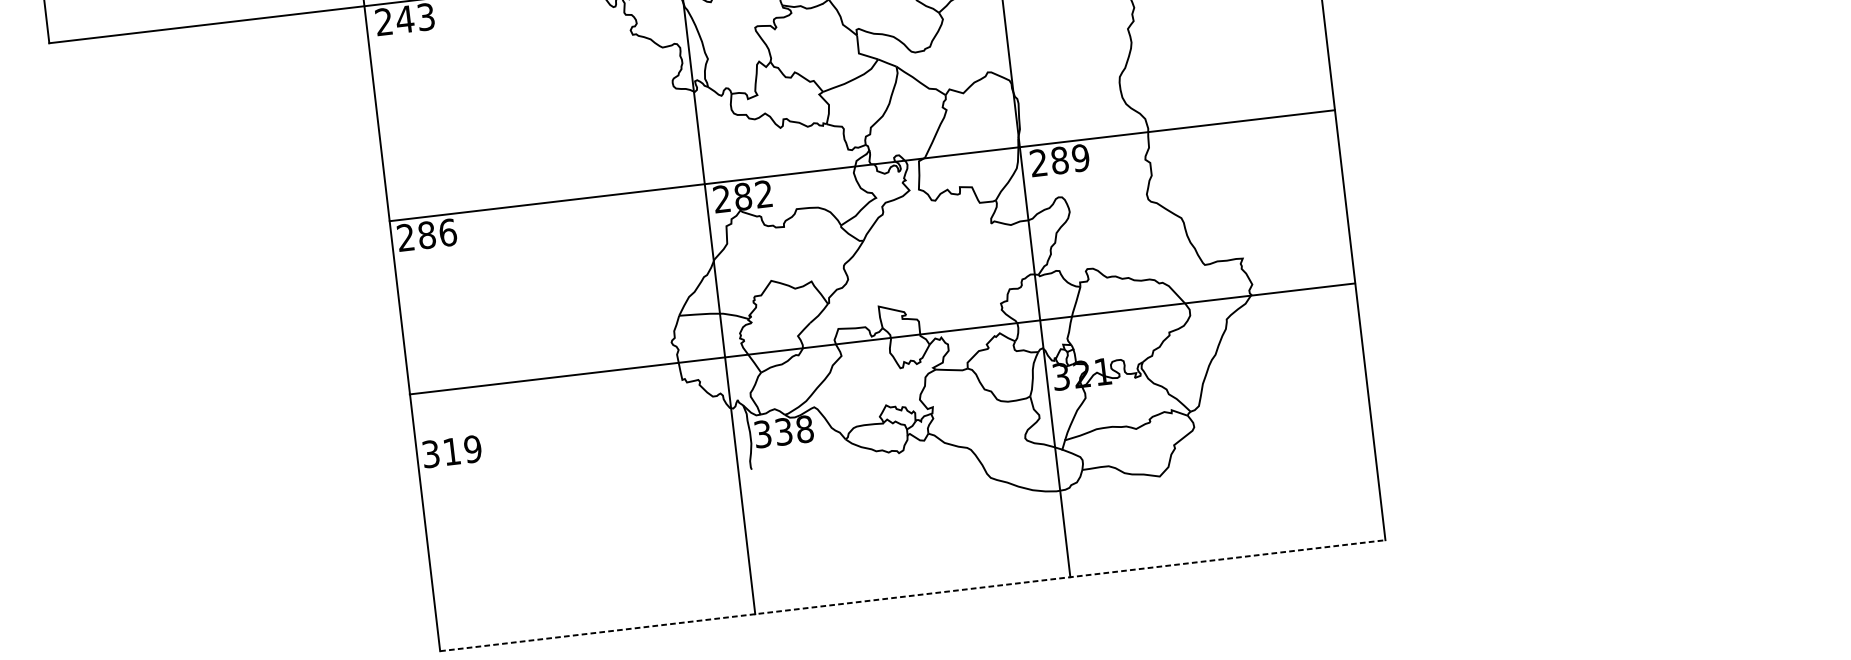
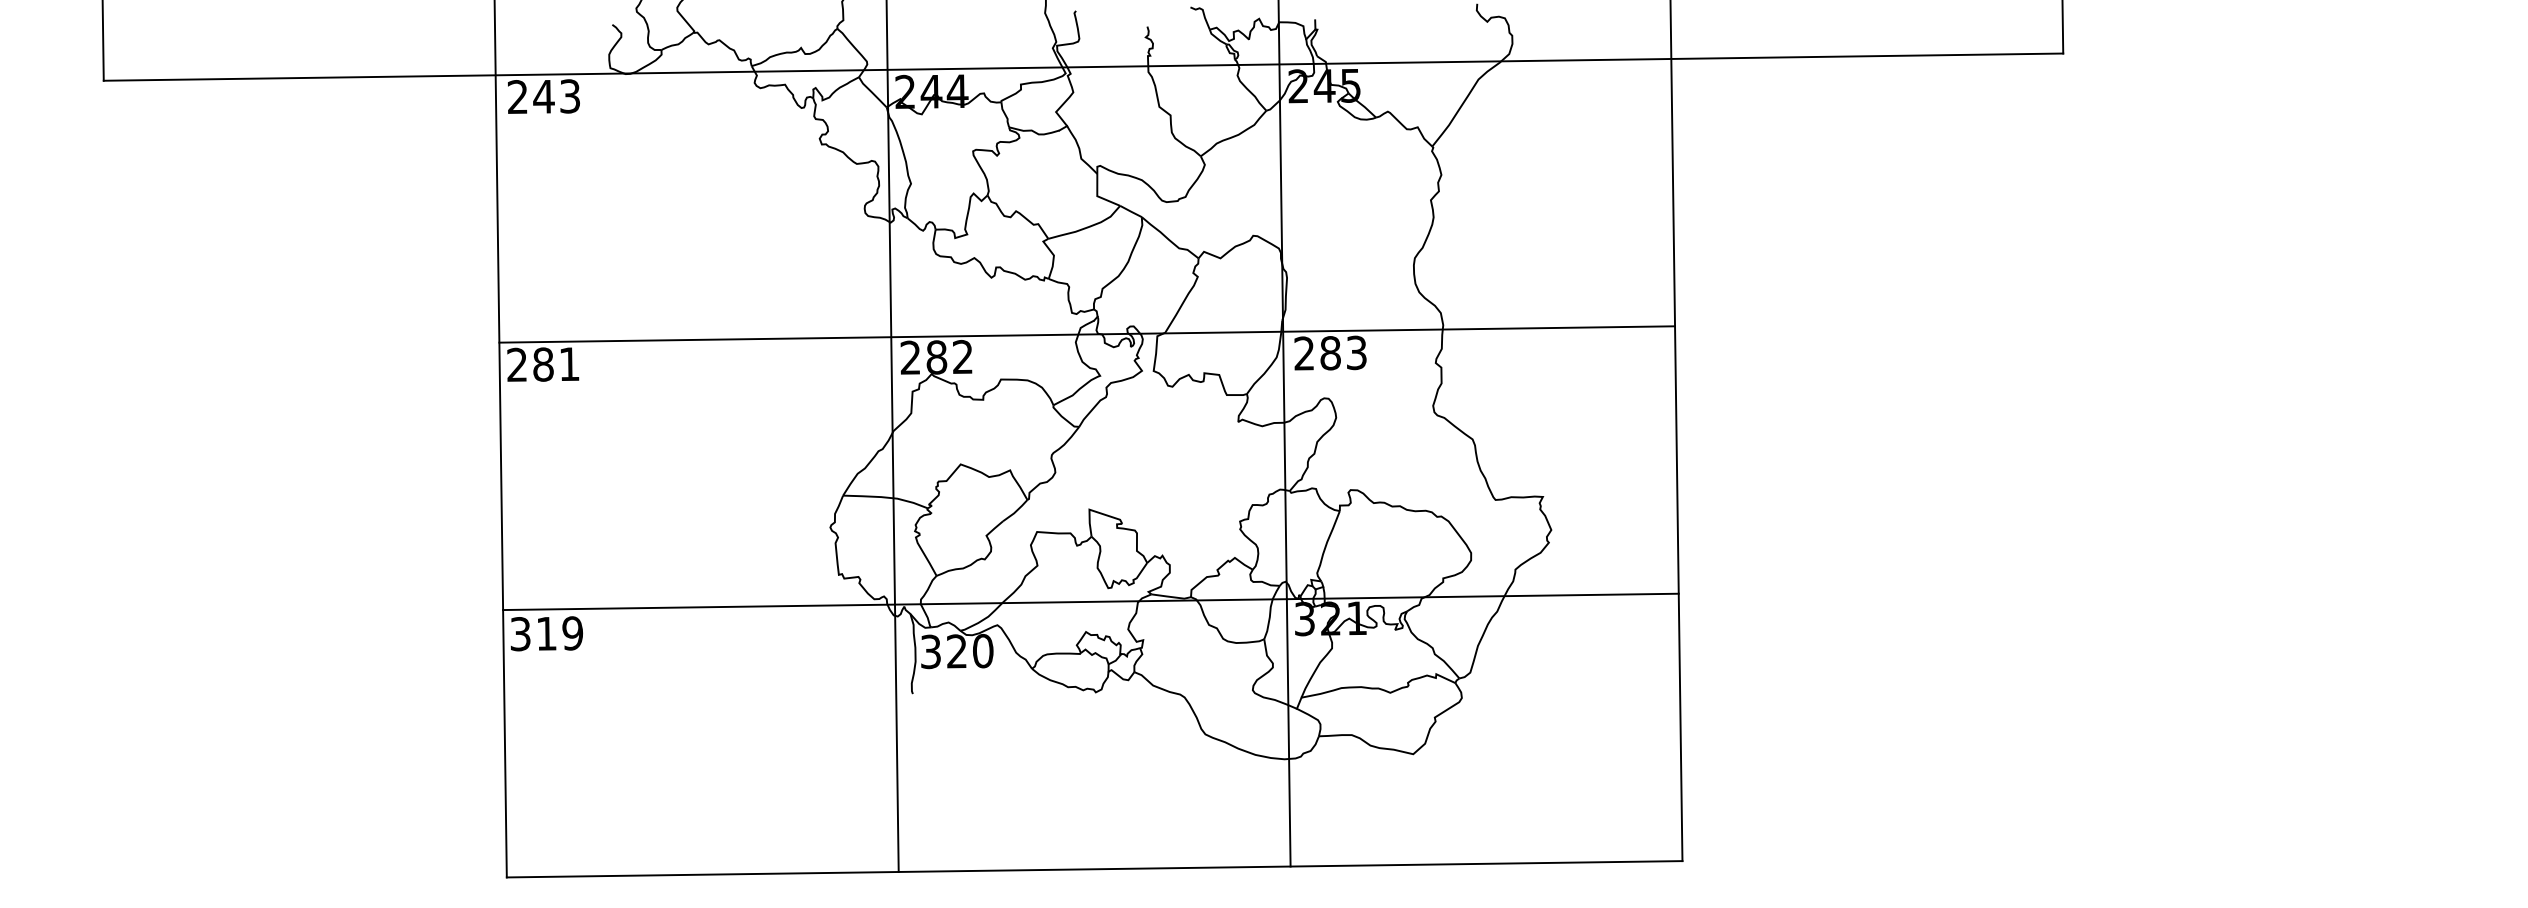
text: (1080, 157) -> (1356, 352), 289 -> 283
text: (447, 232) -> (569, 364), 286 -> 281
line: (882, 338) -> (1090, 601), moved
text: (794, 430) -> (970, 651), 338 -> 320
line: (912, 595) -> (1094, 869), dashed -> solid

